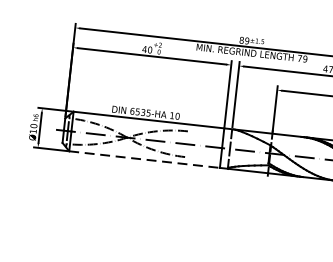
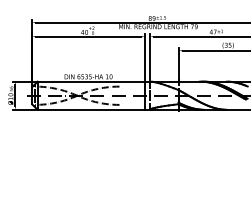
line: (145, 159) -> (91, 109), dashed -> solid

